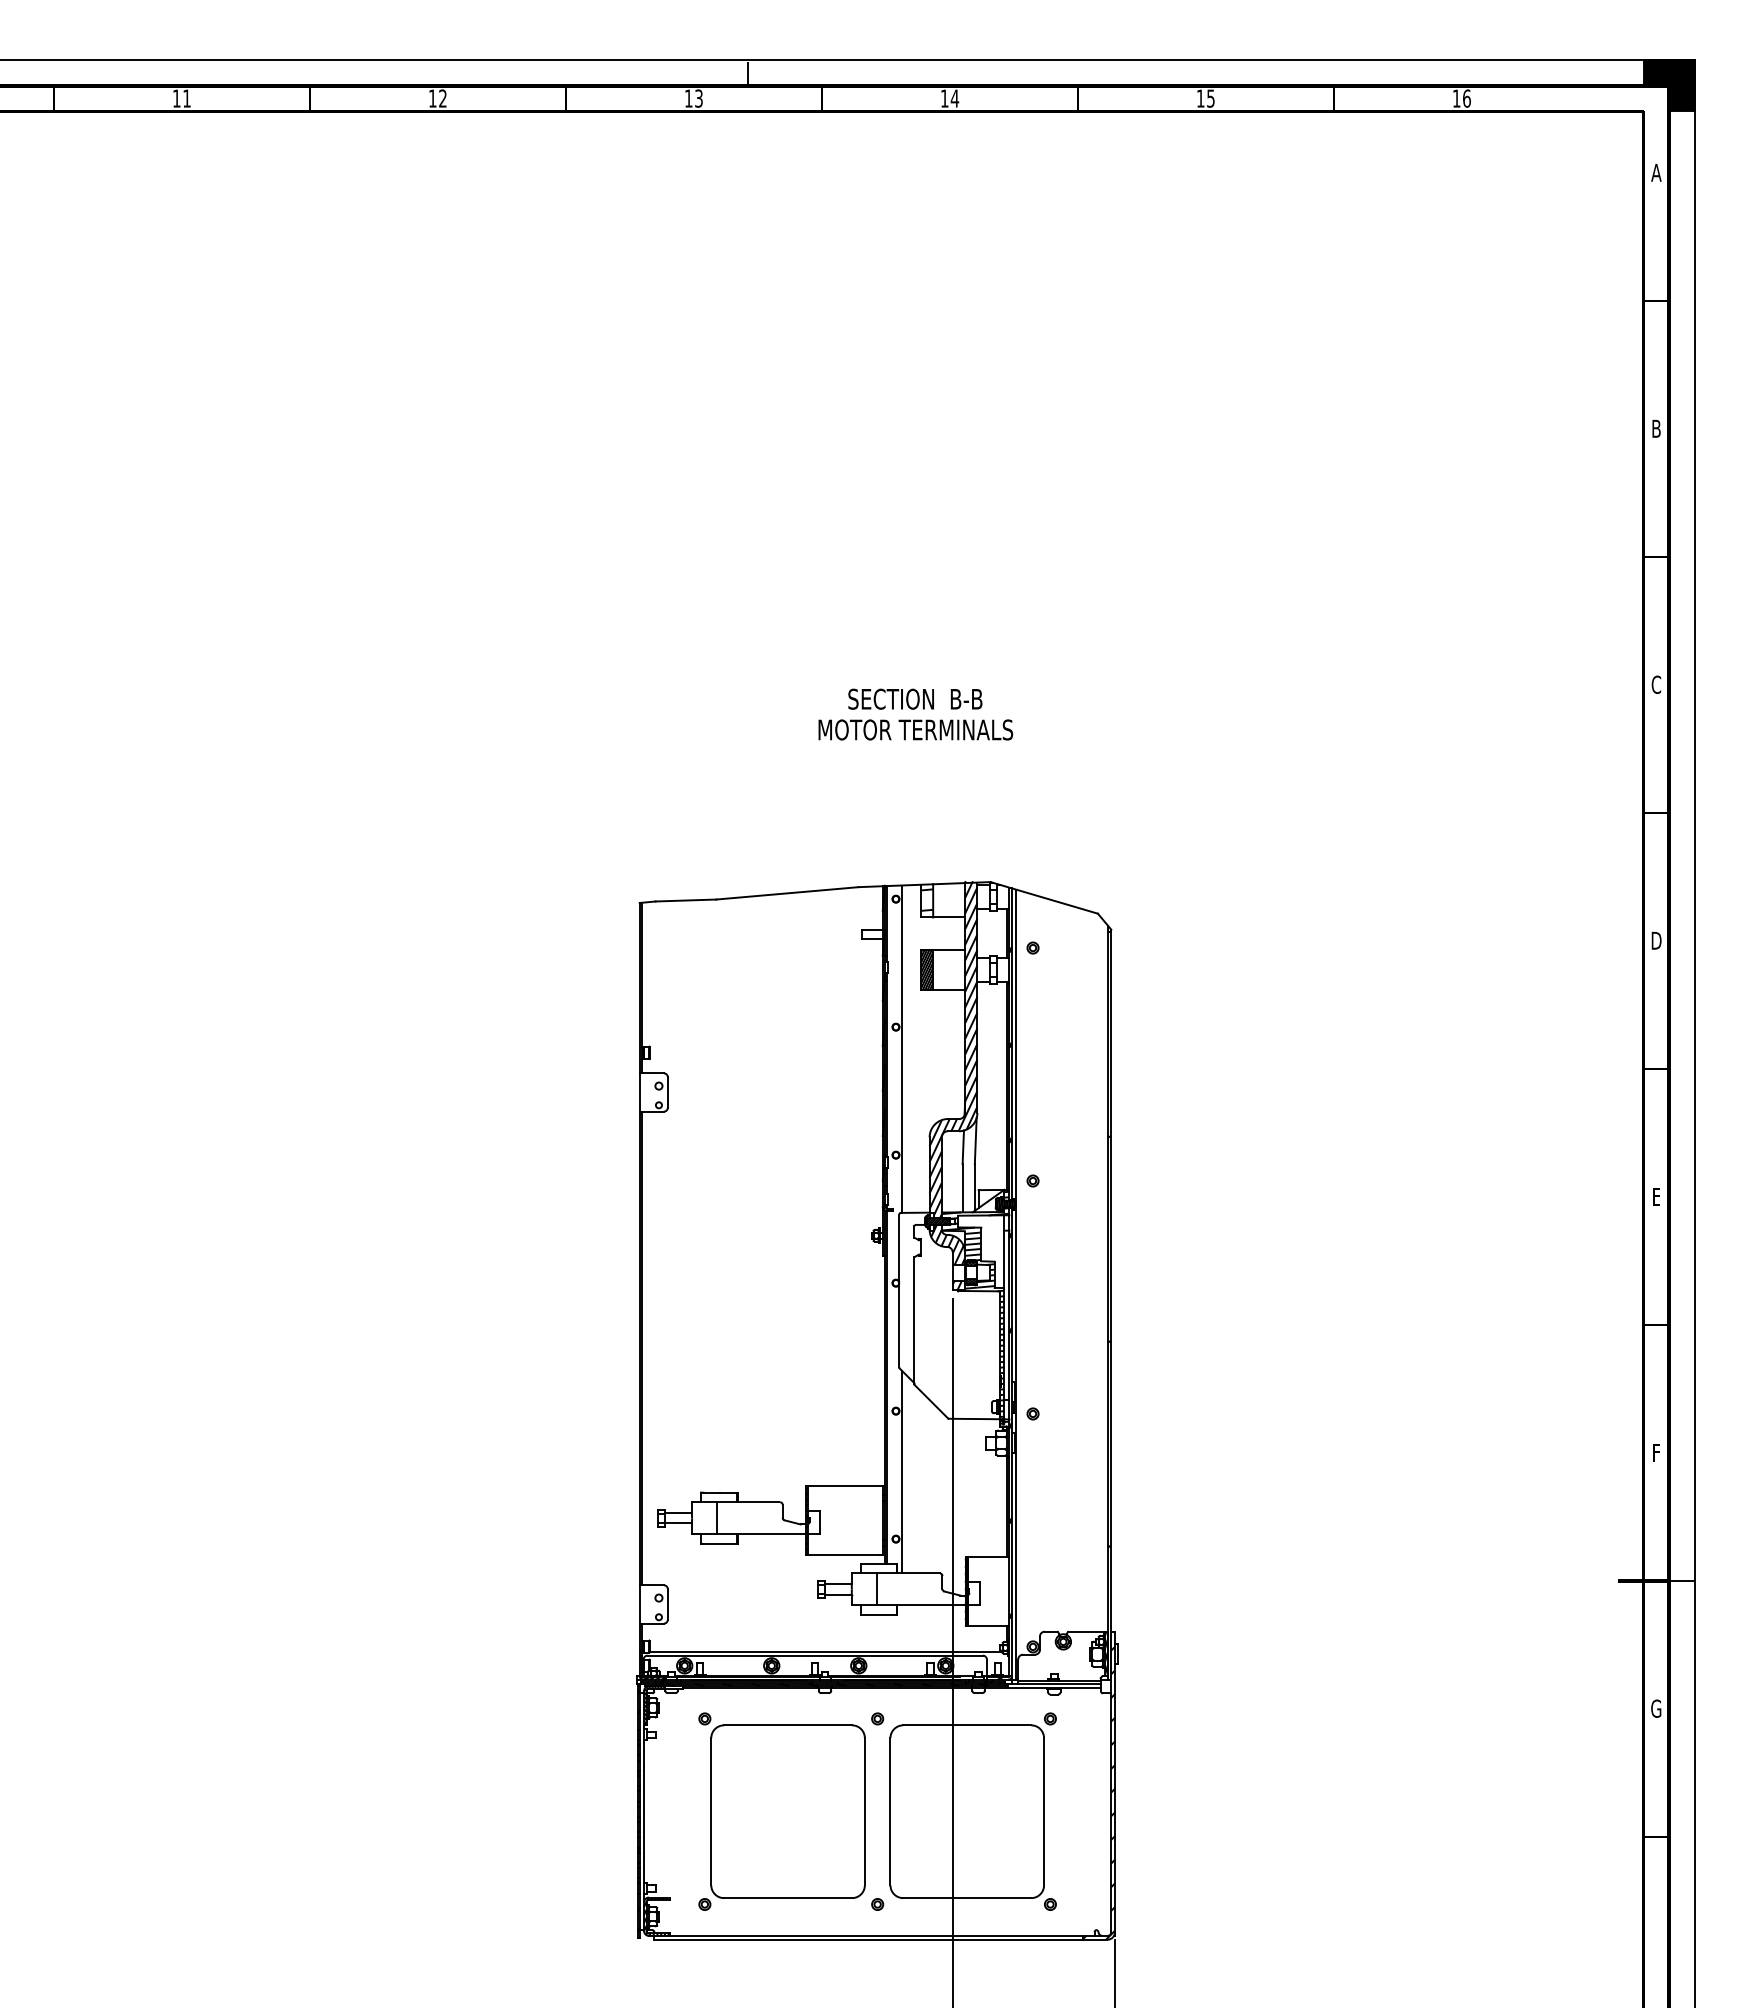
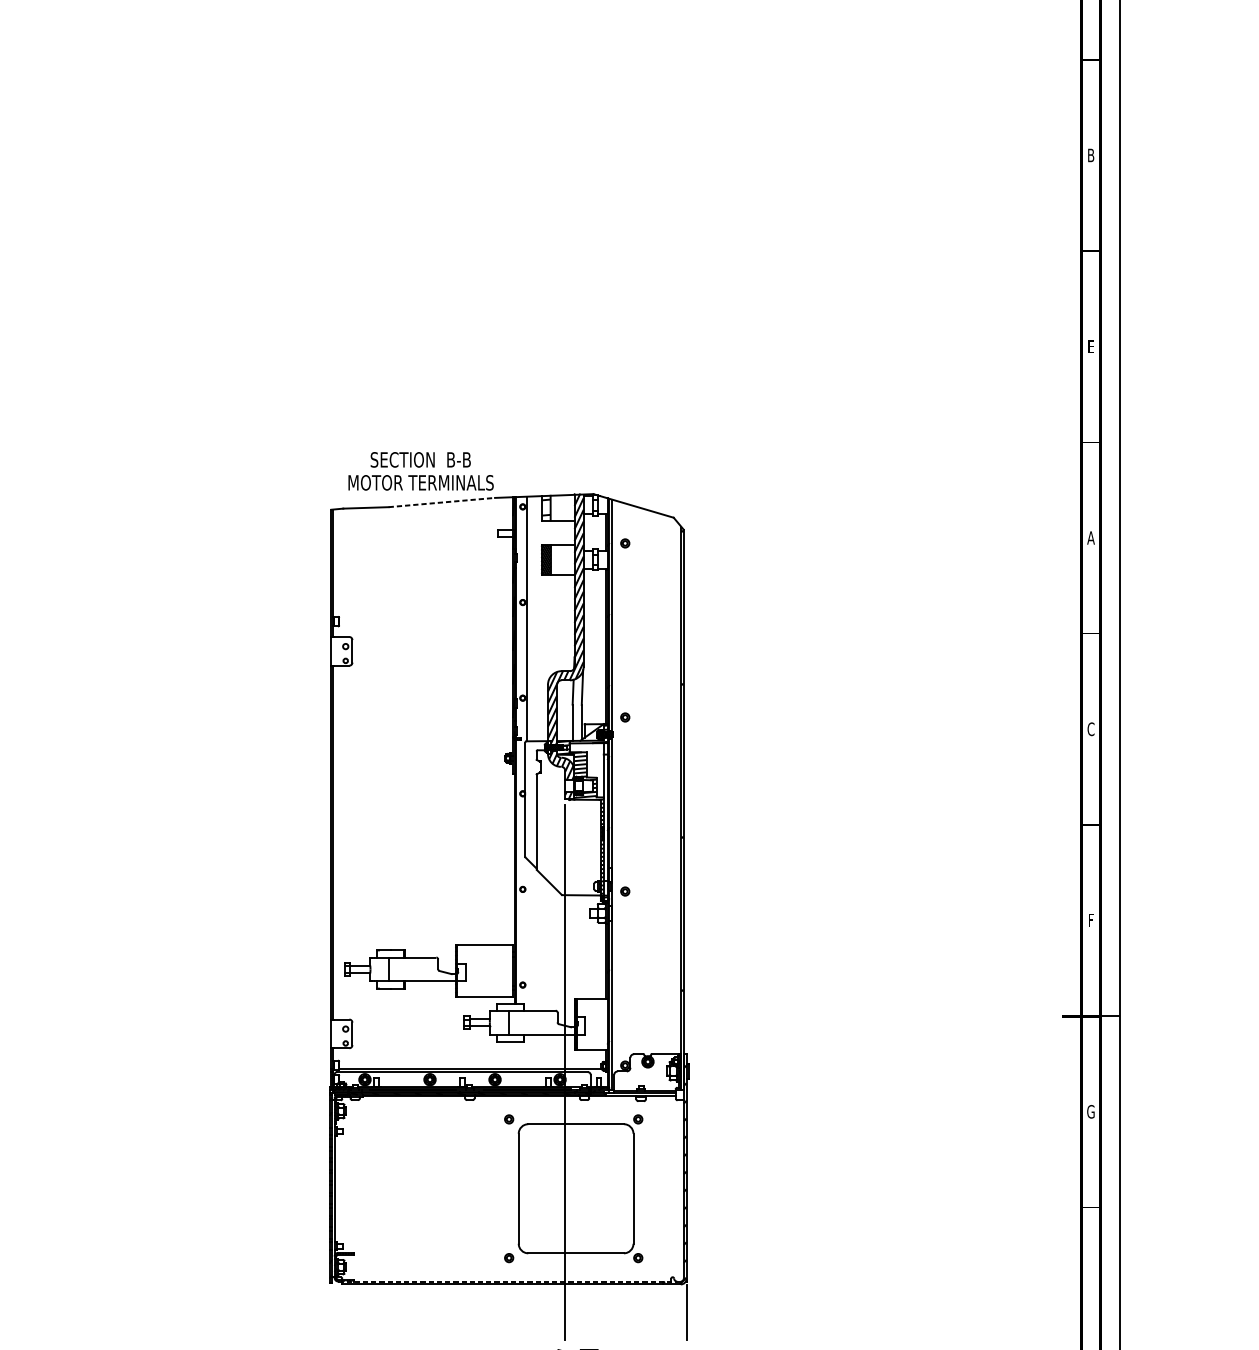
text: (1656, 684) -> (1091, 346), C -> E
text: (915, 714) -> (420, 471), moved
line: (788, 893) -> (442, 502), solid -> dashed
text: (1656, 940) -> (1091, 537), D -> A
text: (1656, 1196) -> (1091, 729), E -> C
line: (901, 1471) -> (526, 934), removed
part: (781, 1811) -> (437, 1188), removed
line: (878, 1935) -> (509, 1281), solid -> dashed

